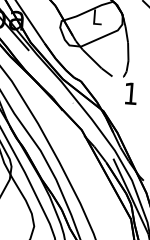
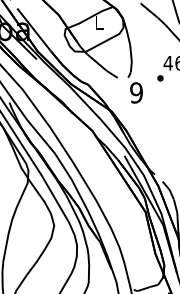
text: (130, 93) -> (136, 92), 1 -> 9

